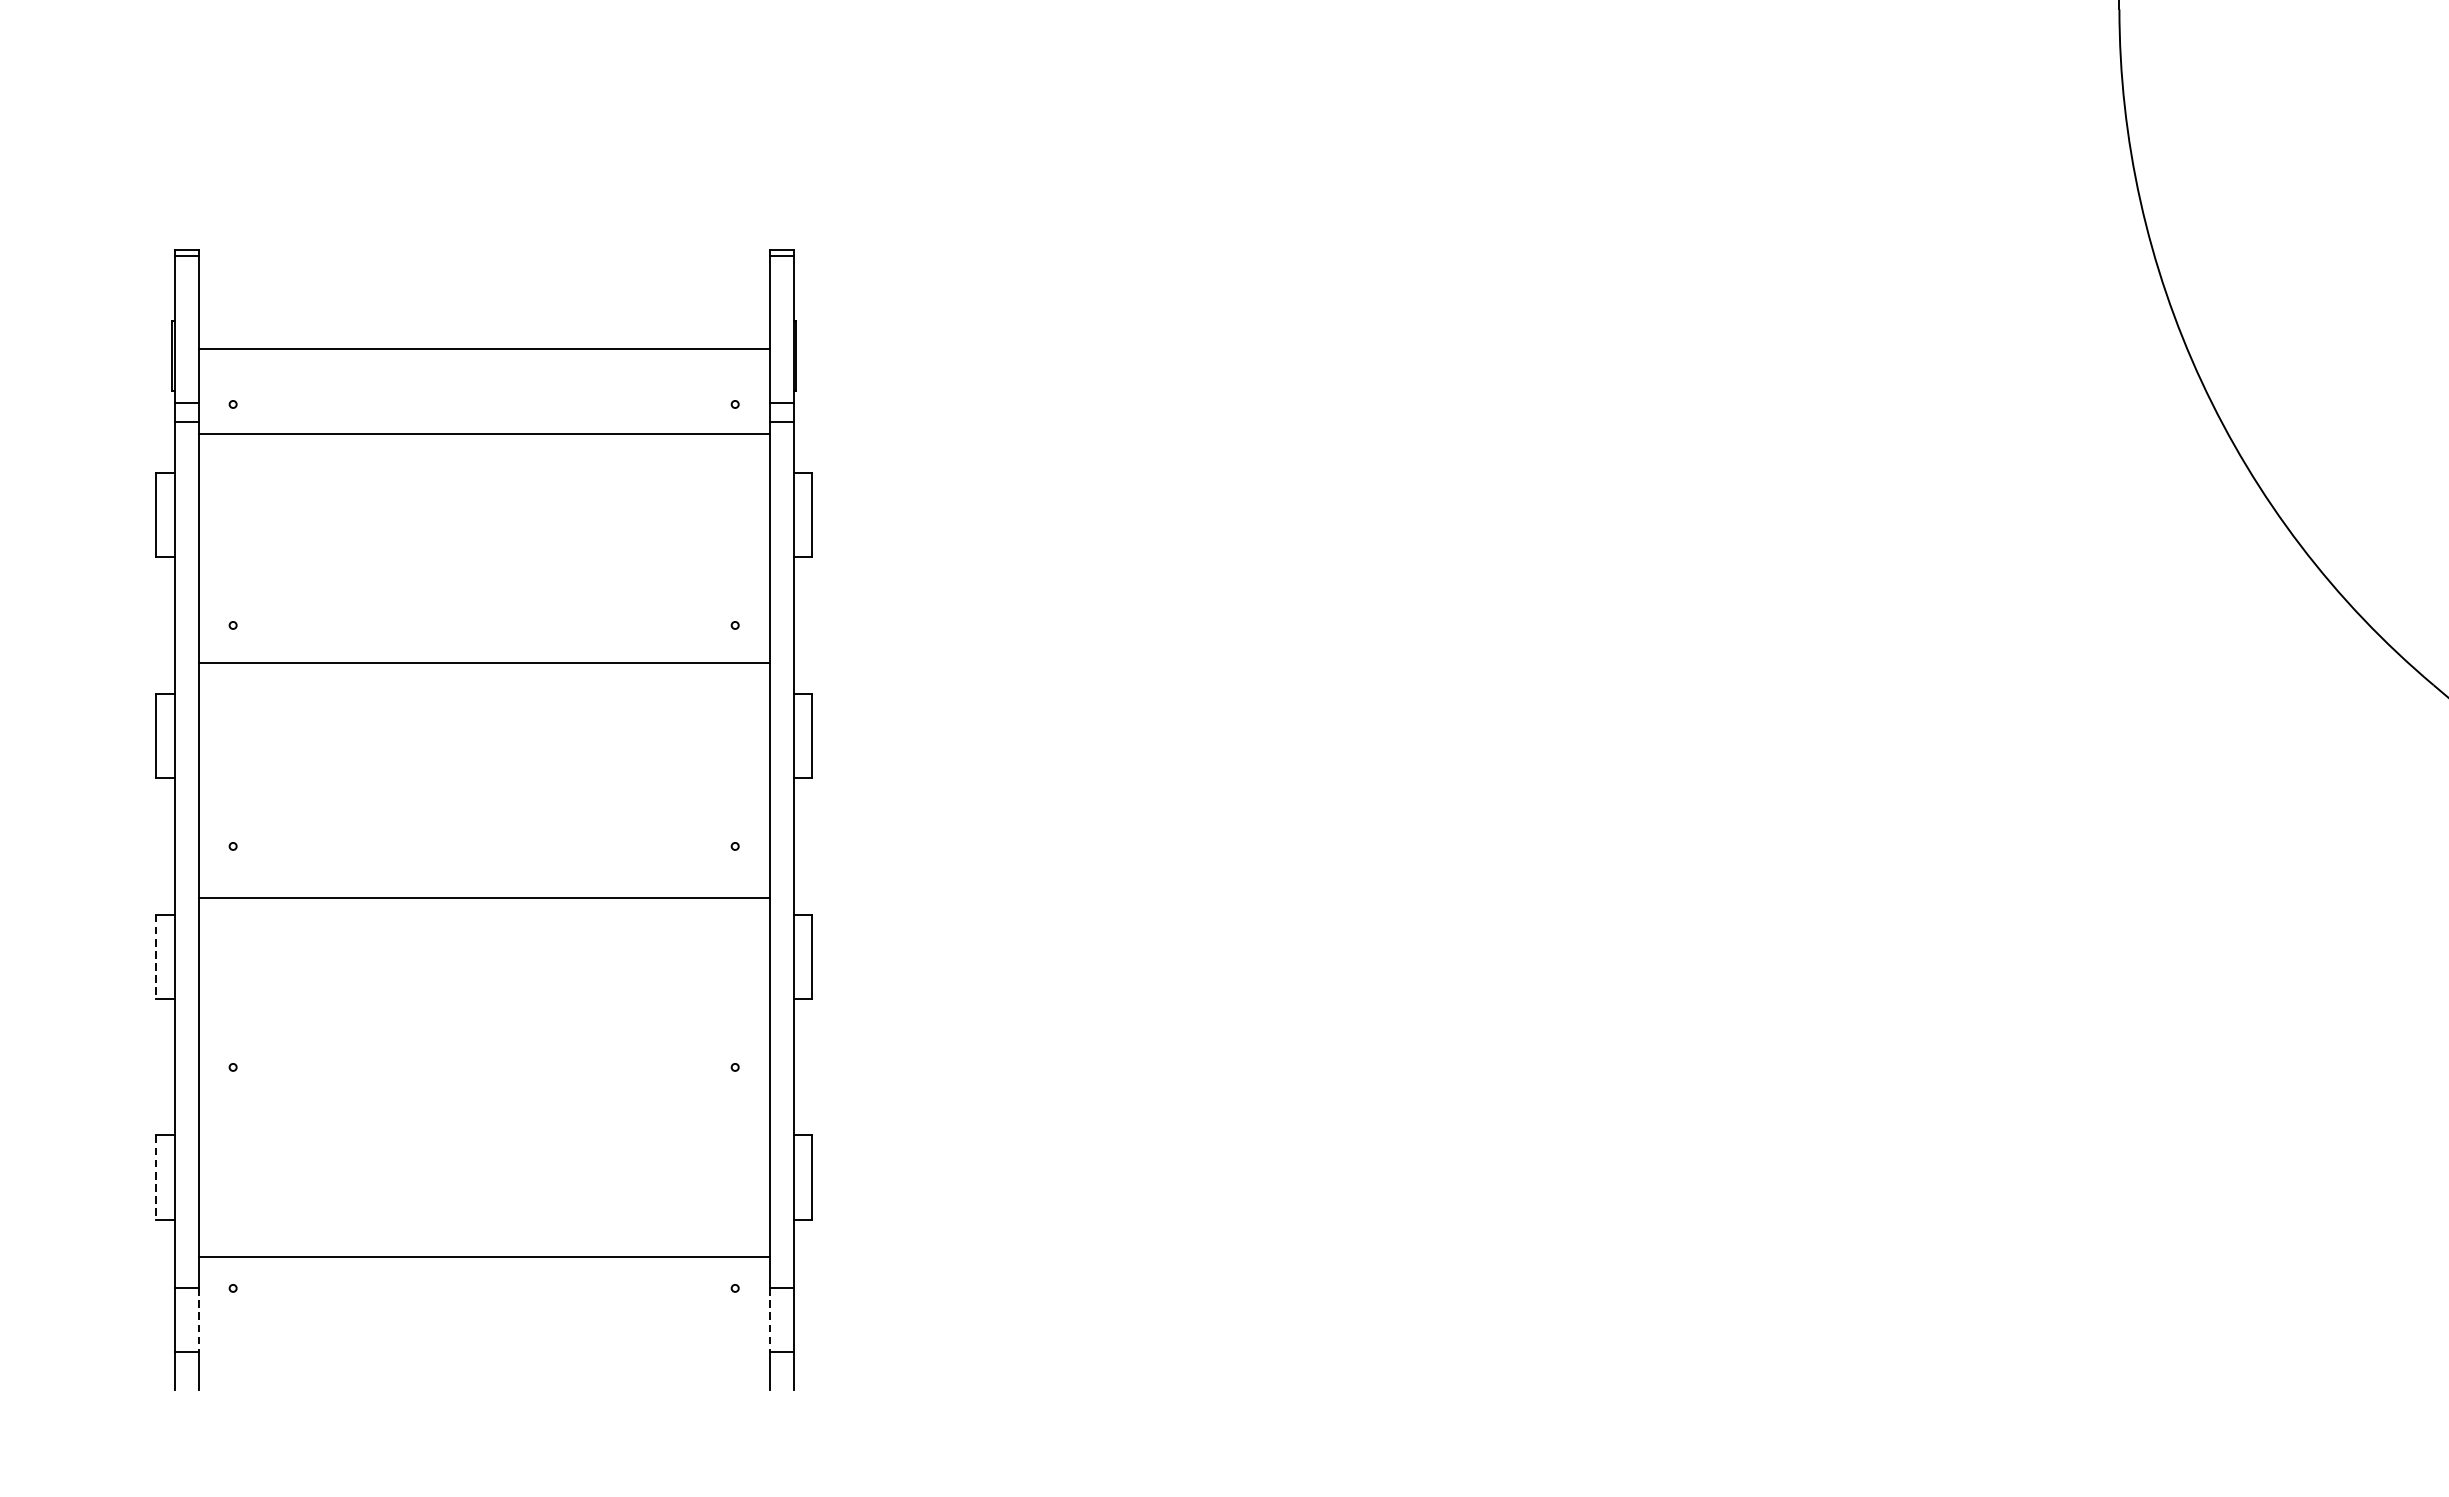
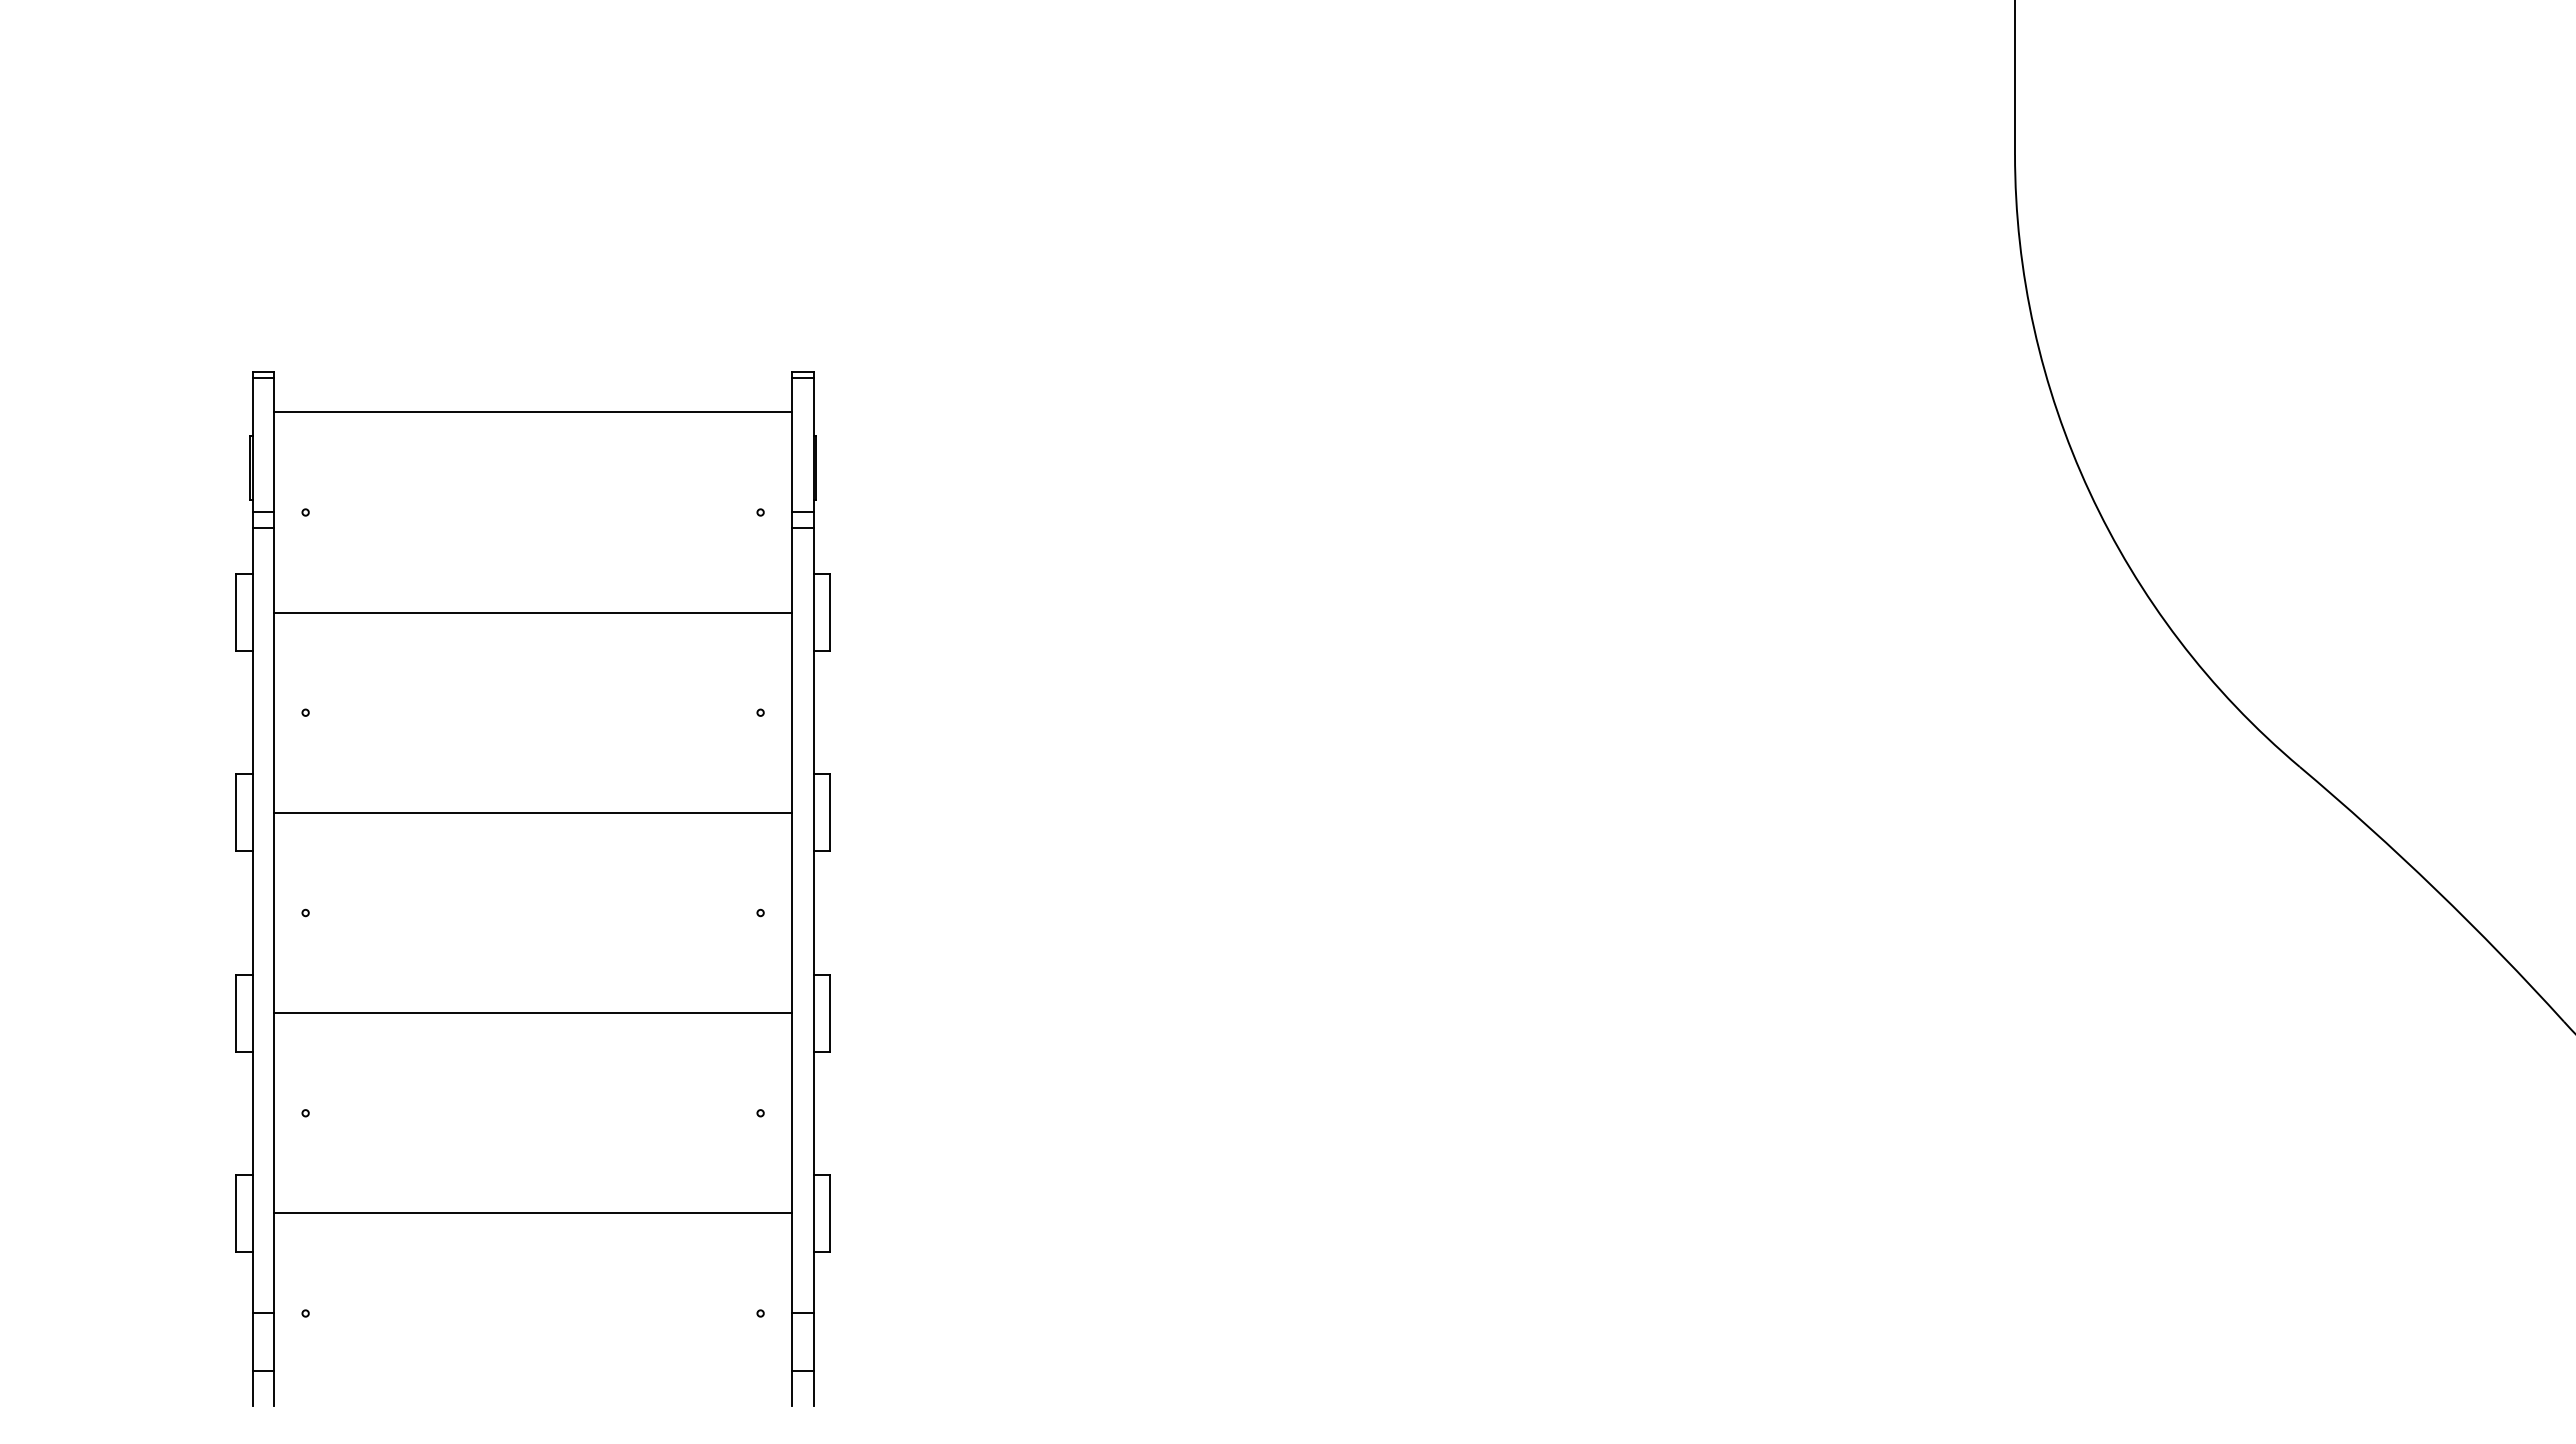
line: (483, 349) -> (532, 412), moved
line: (483, 434) -> (532, 612), moved
line: (483, 662) -> (532, 812), moved
line: (483, 898) -> (532, 1013), moved
line: (155, 957) -> (235, 1013), dashed -> solid
line: (155, 1178) -> (235, 1213), dashed -> solid
line: (483, 1257) -> (532, 1213), moved
line: (198, 1319) -> (274, 1341), dashed -> solid
line: (769, 1319) -> (791, 1341), dashed -> solid

